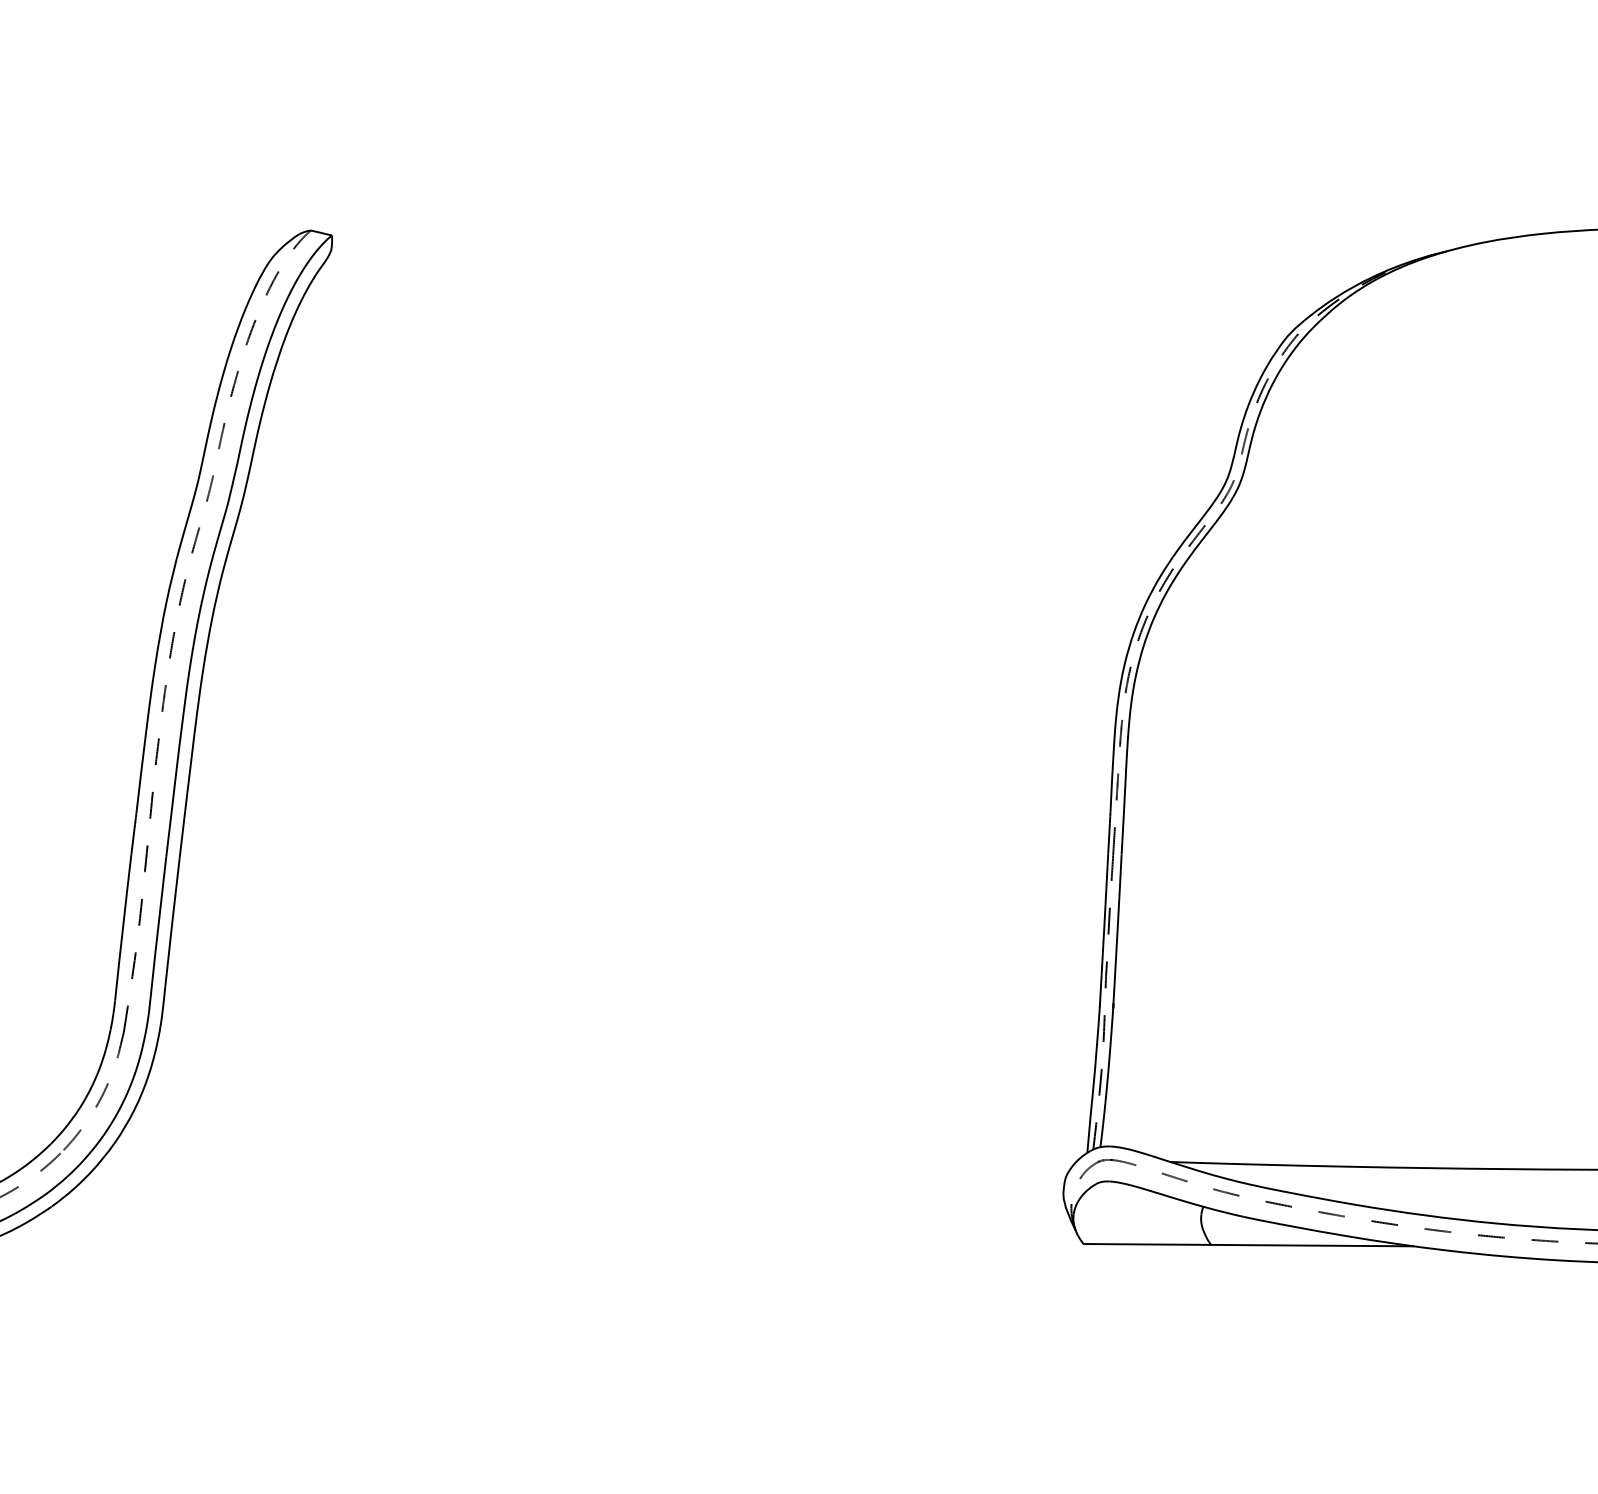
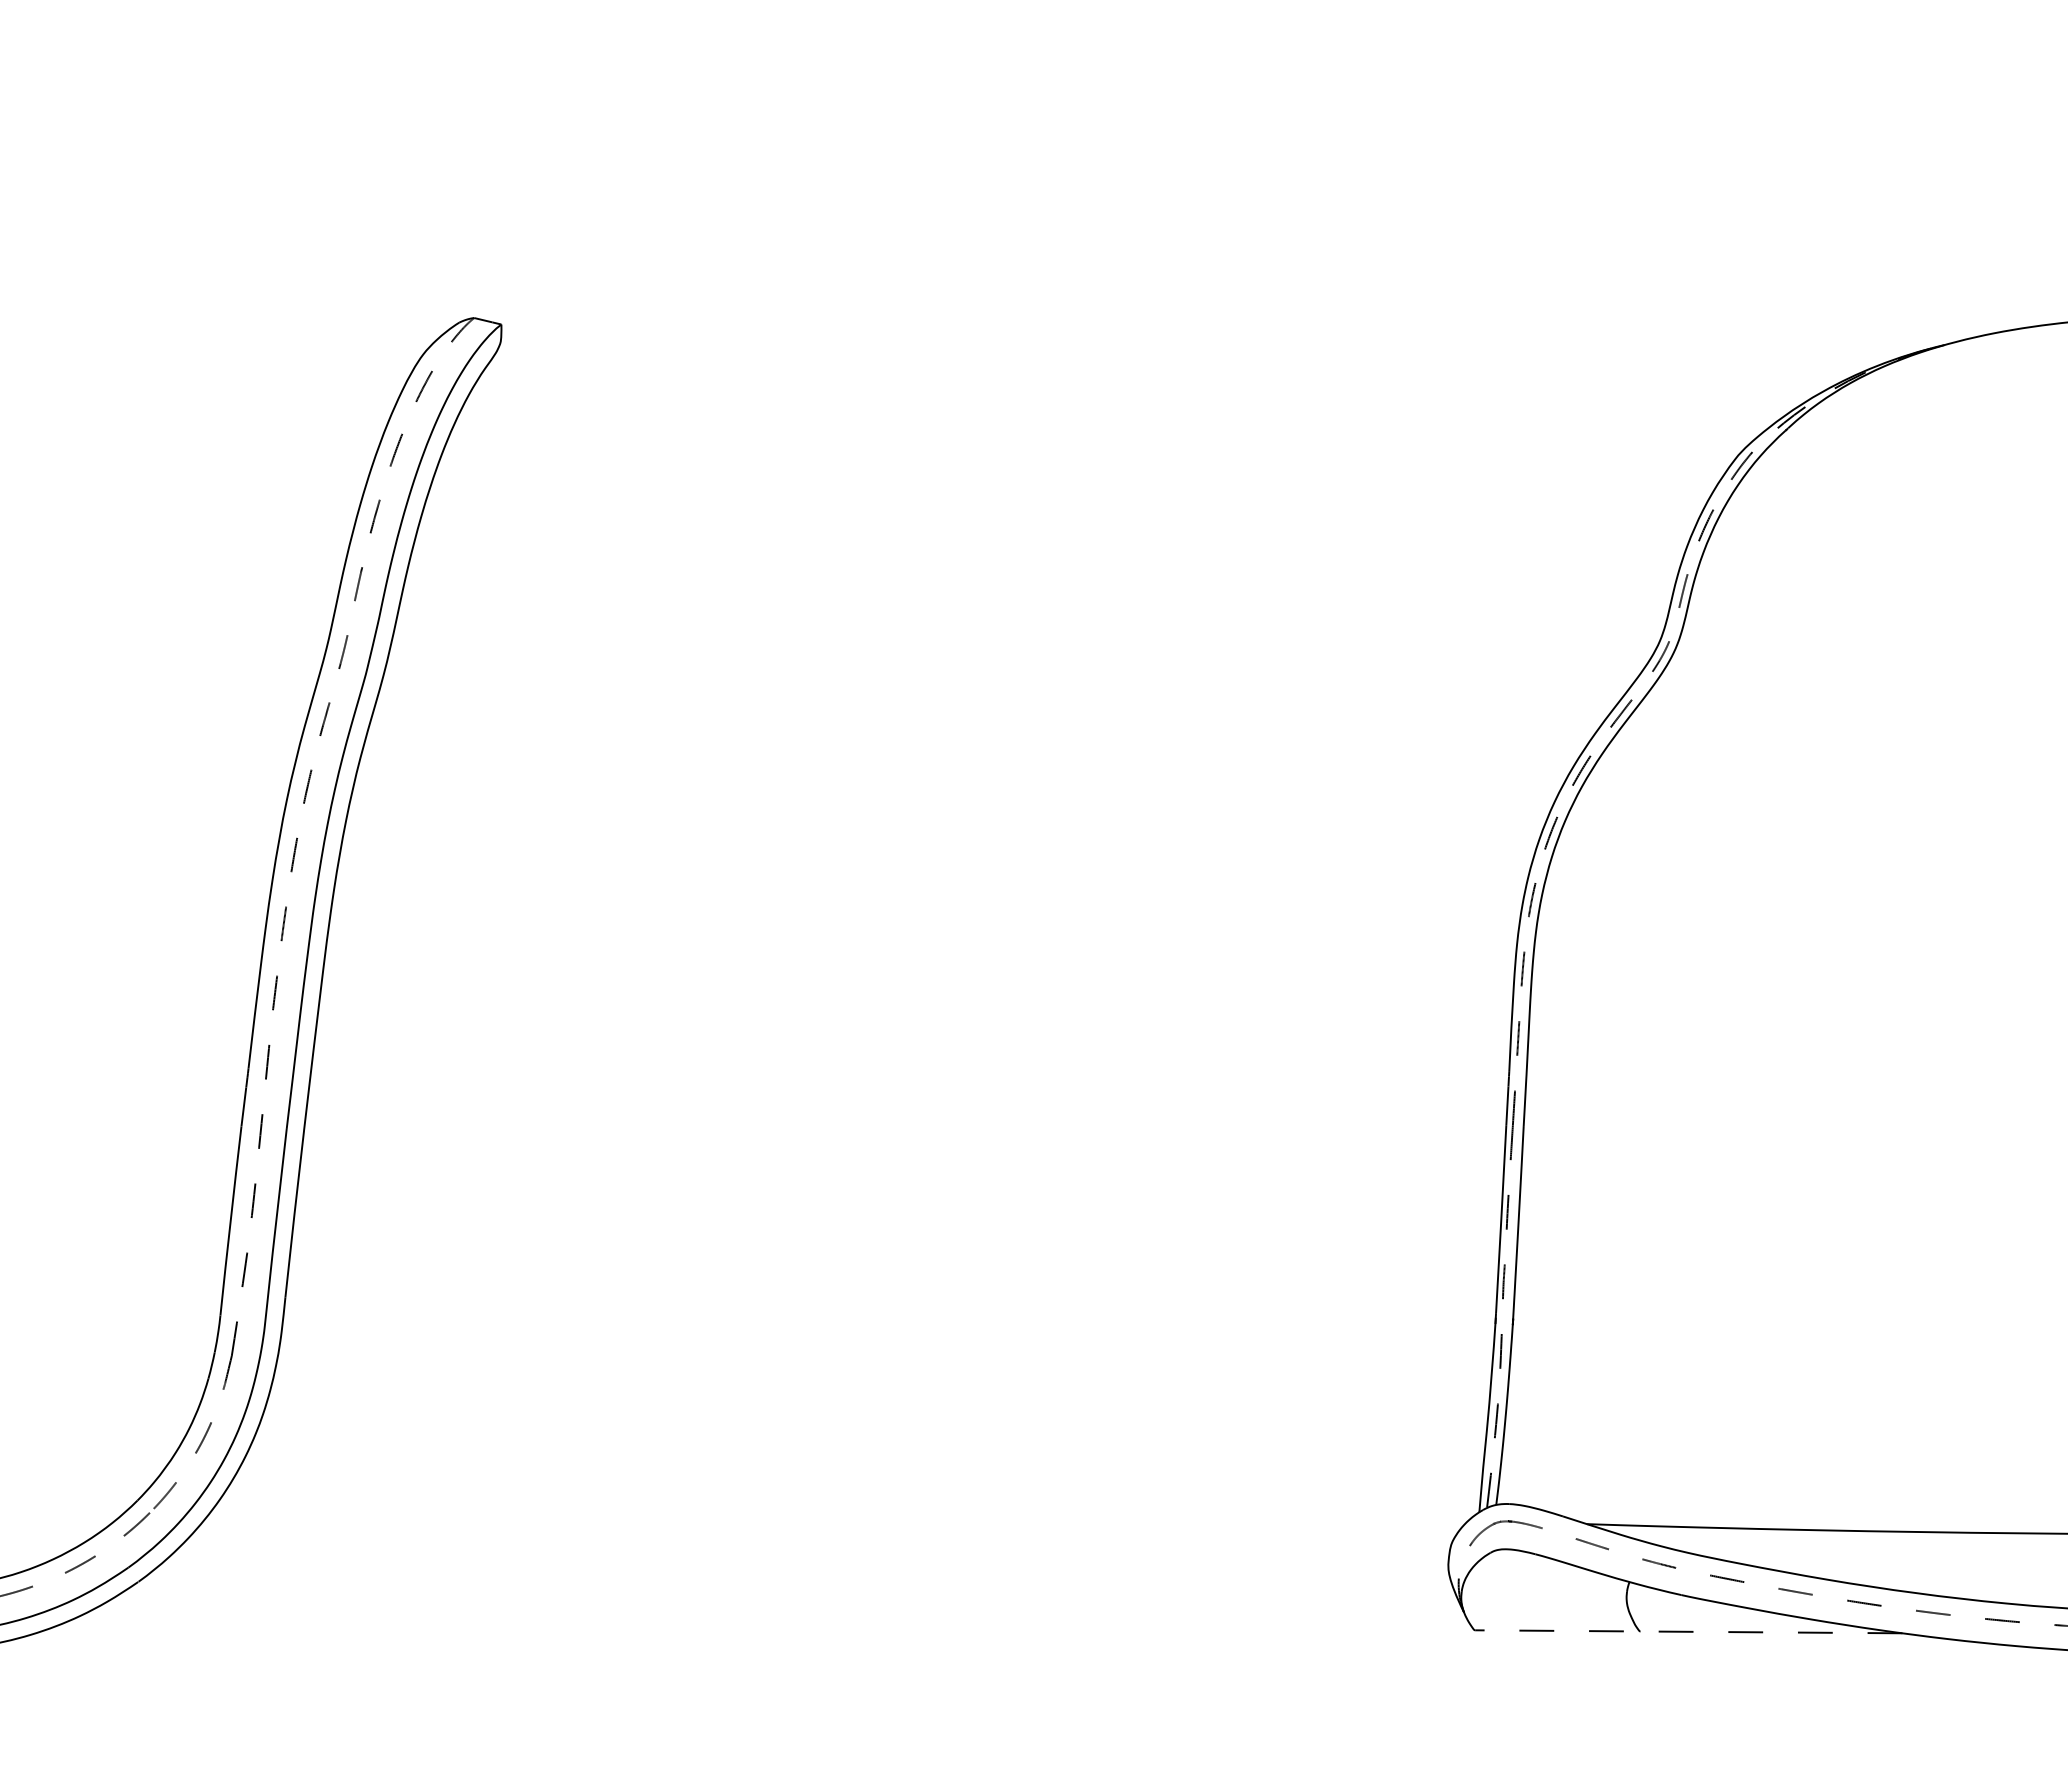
line: (1249, 1245) -> (1689, 1632), solid -> dashed

